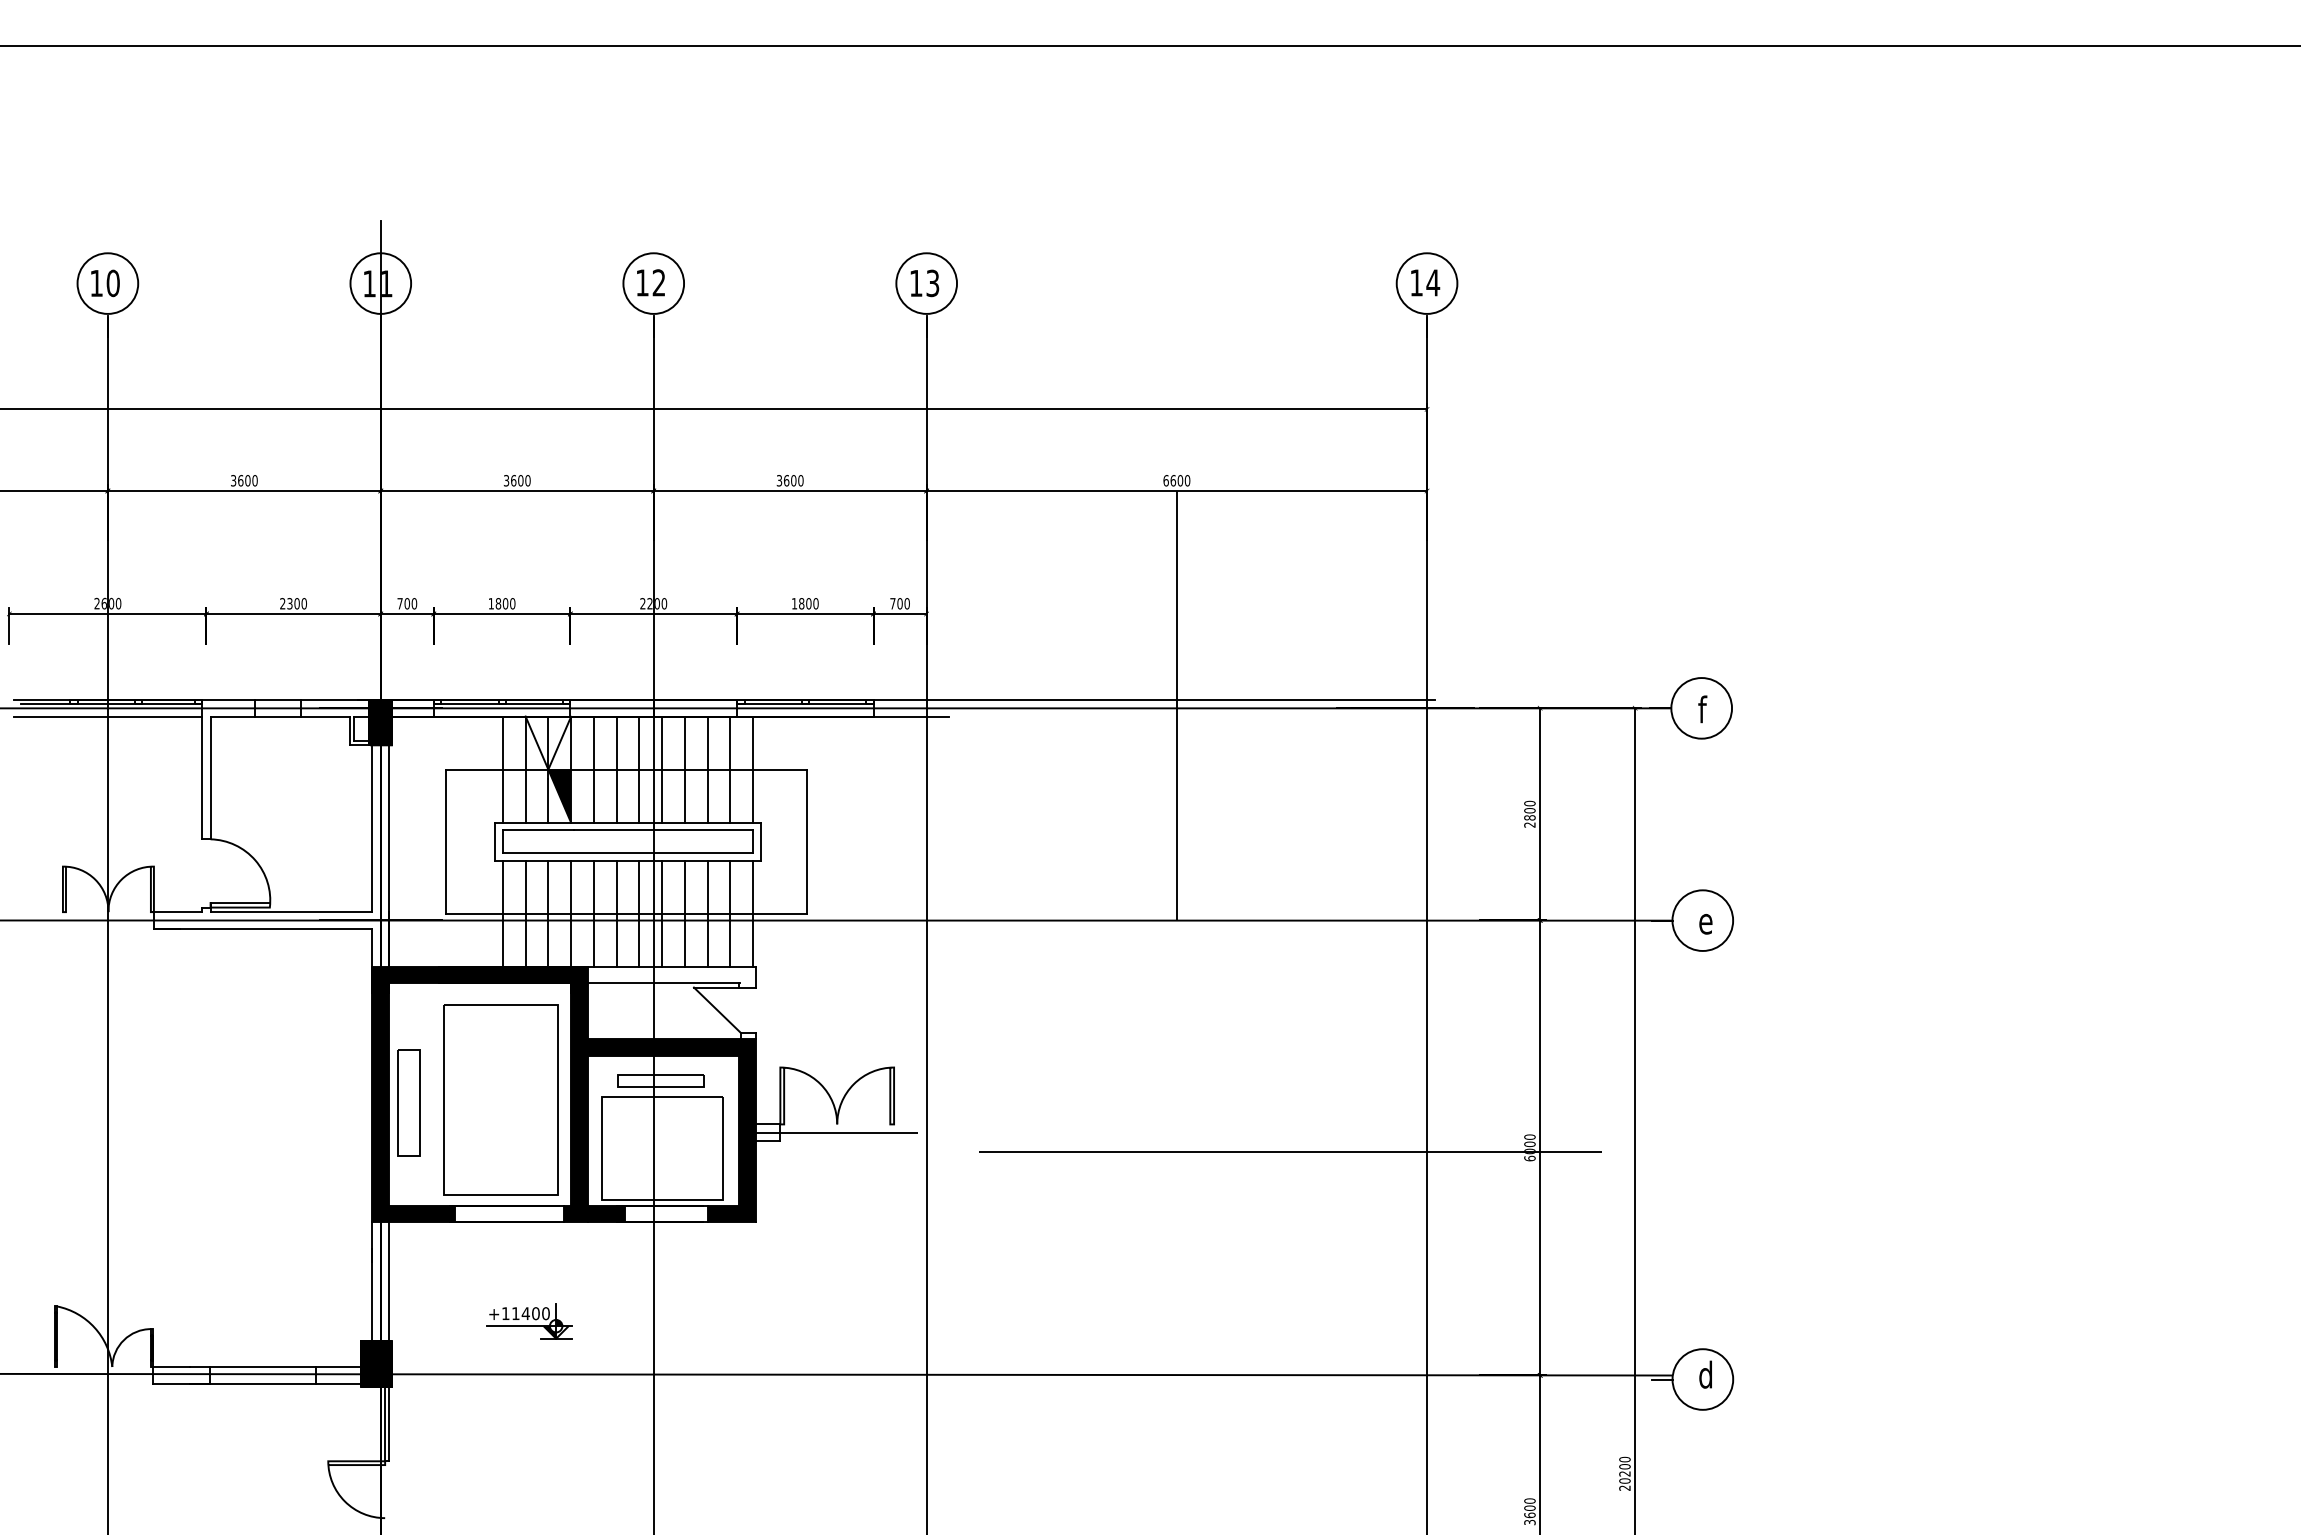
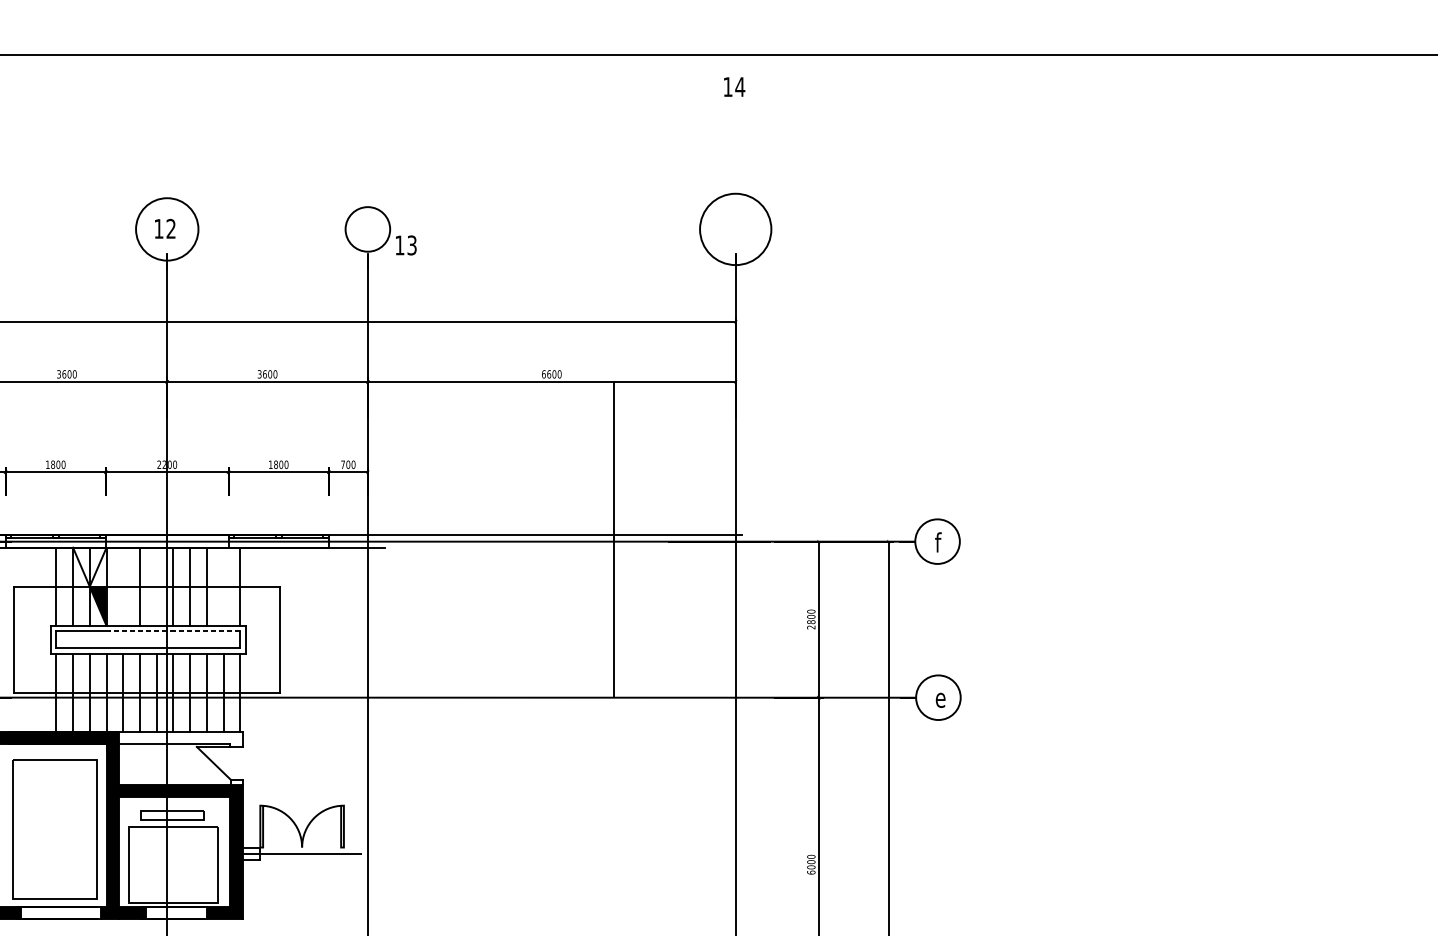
text: (1425, 282) -> (734, 86), moved
circle: (653, 283) -> (167, 229), size x1.4
text: (924, 283) -> (405, 245), moved
circle: (1426, 283) -> (735, 229), size x1.6
line: (1176, 705) -> (613, 539), moved
line: (593, 769) -> (122, 586), removed
line: (639, 769) -> (156, 586), removed
line: (730, 769) -> (223, 586), removed
line: (663, 830) -> (174, 631), solid -> dashed
line: (1289, 1152) -> (634, 868), removed

